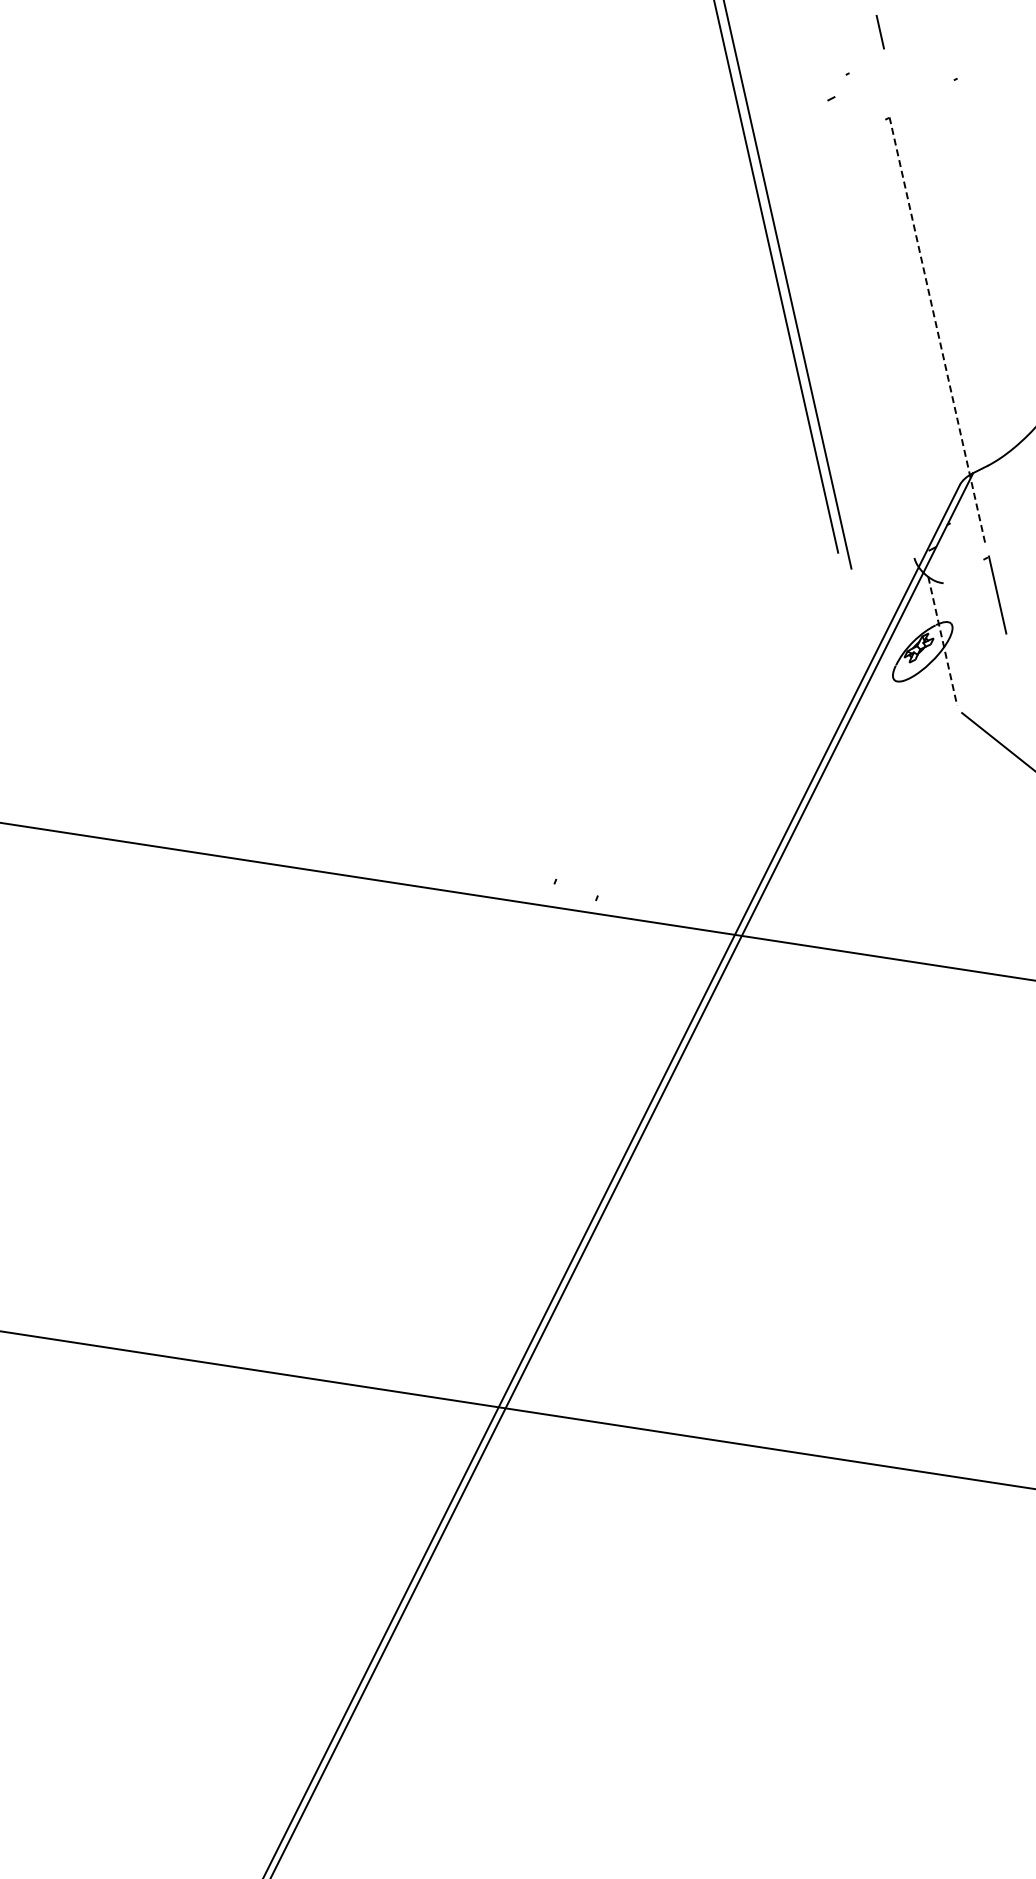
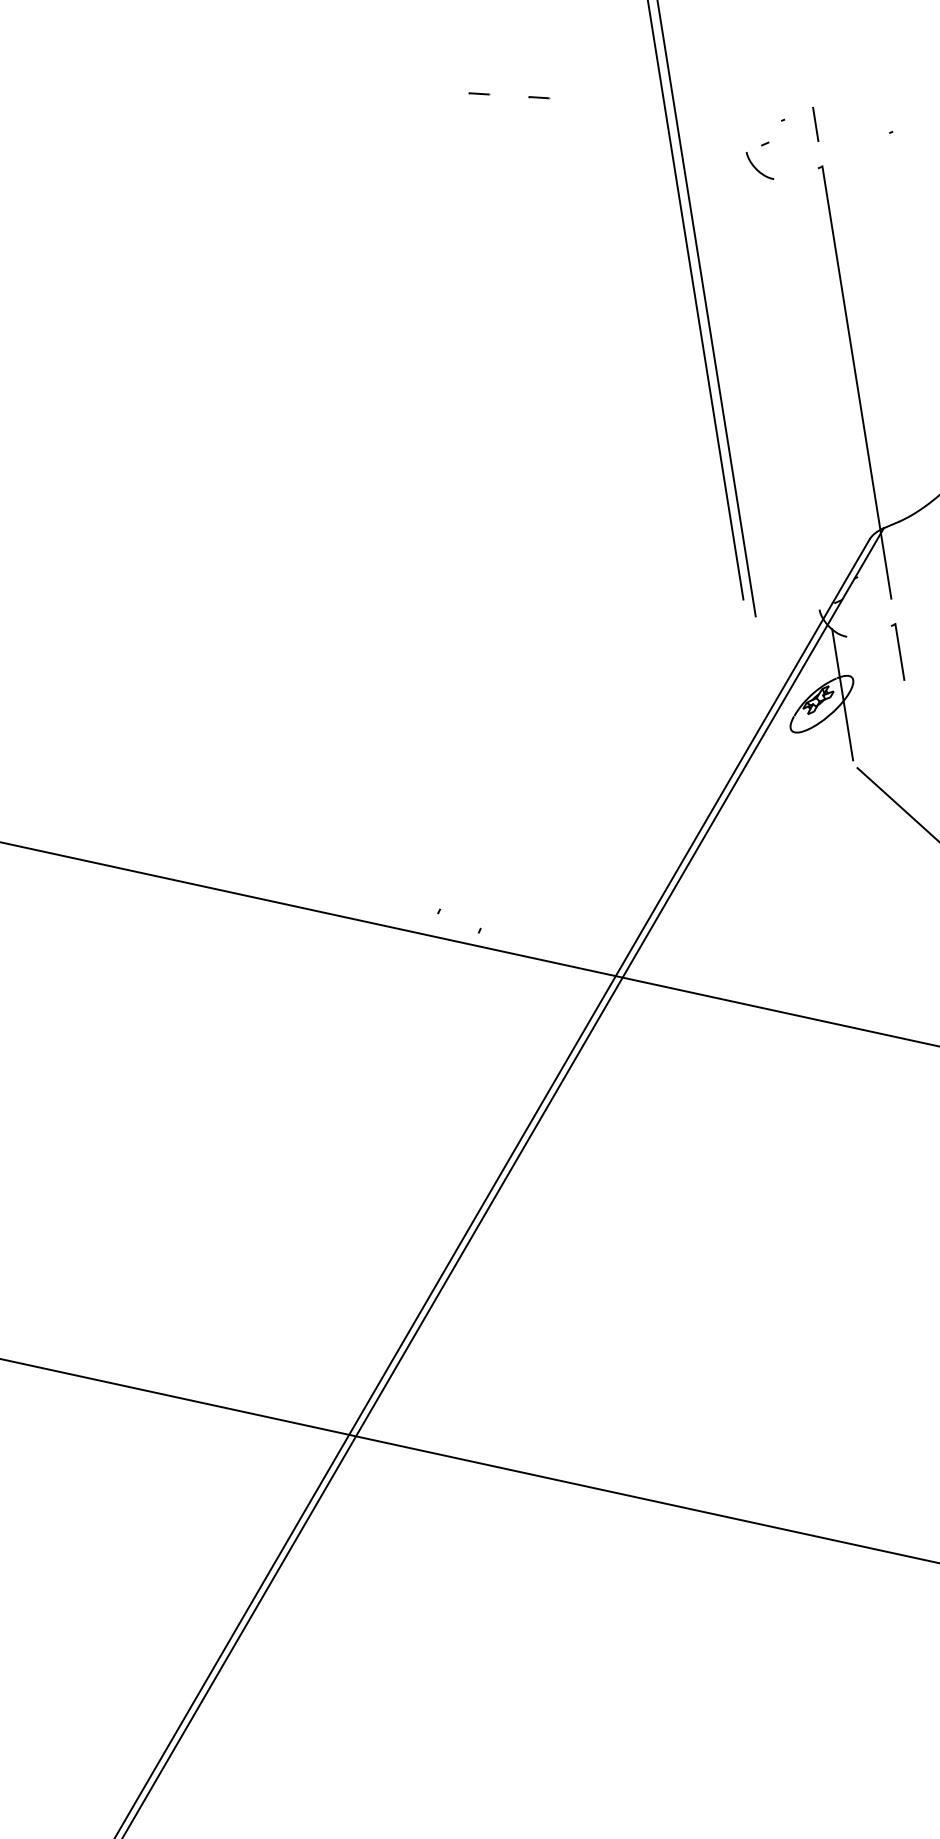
line: (879, 32) -> (814, 124), moved
line: (544, 67) -> (479, 94), added
line: (604, 67) -> (539, 98), added
curve: (824, 123) -> (756, 168), added
line: (937, 330) -> (856, 383), dashed -> solid
part: (994, 594) -> (897, 651), size x0.71
line: (942, 641) -> (842, 695), dashed -> solid

